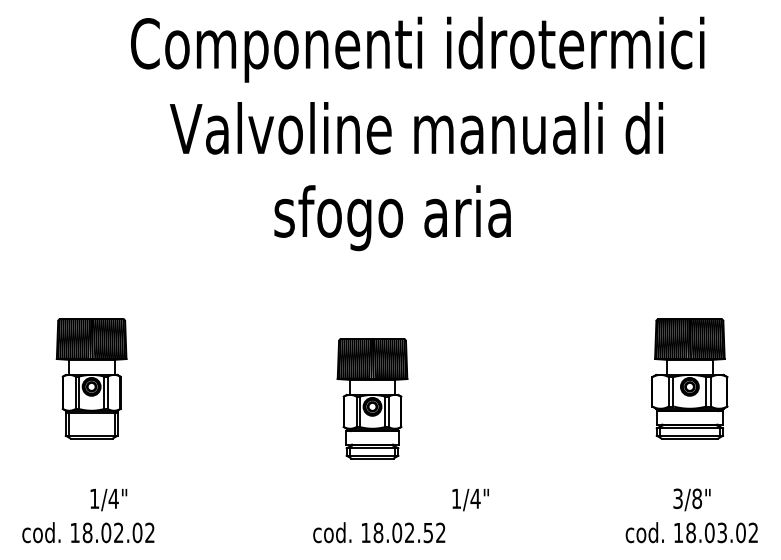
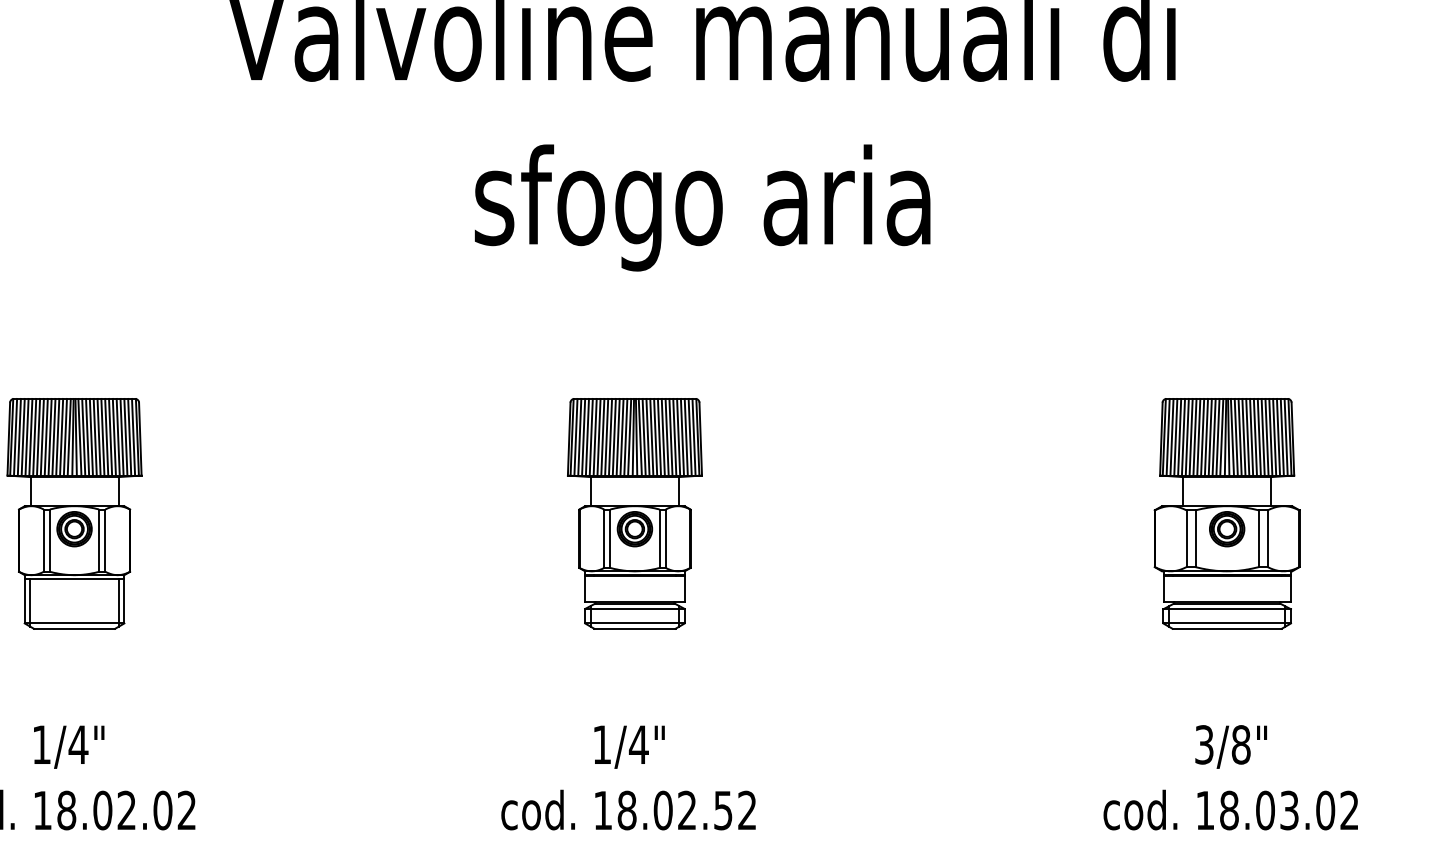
text: (392, 218) -> (702, 208), moved
part: (372, 398) -> (634, 513), moved
text: (108, 500) -> (68, 748), moved
text: (470, 500) -> (629, 748), moved

